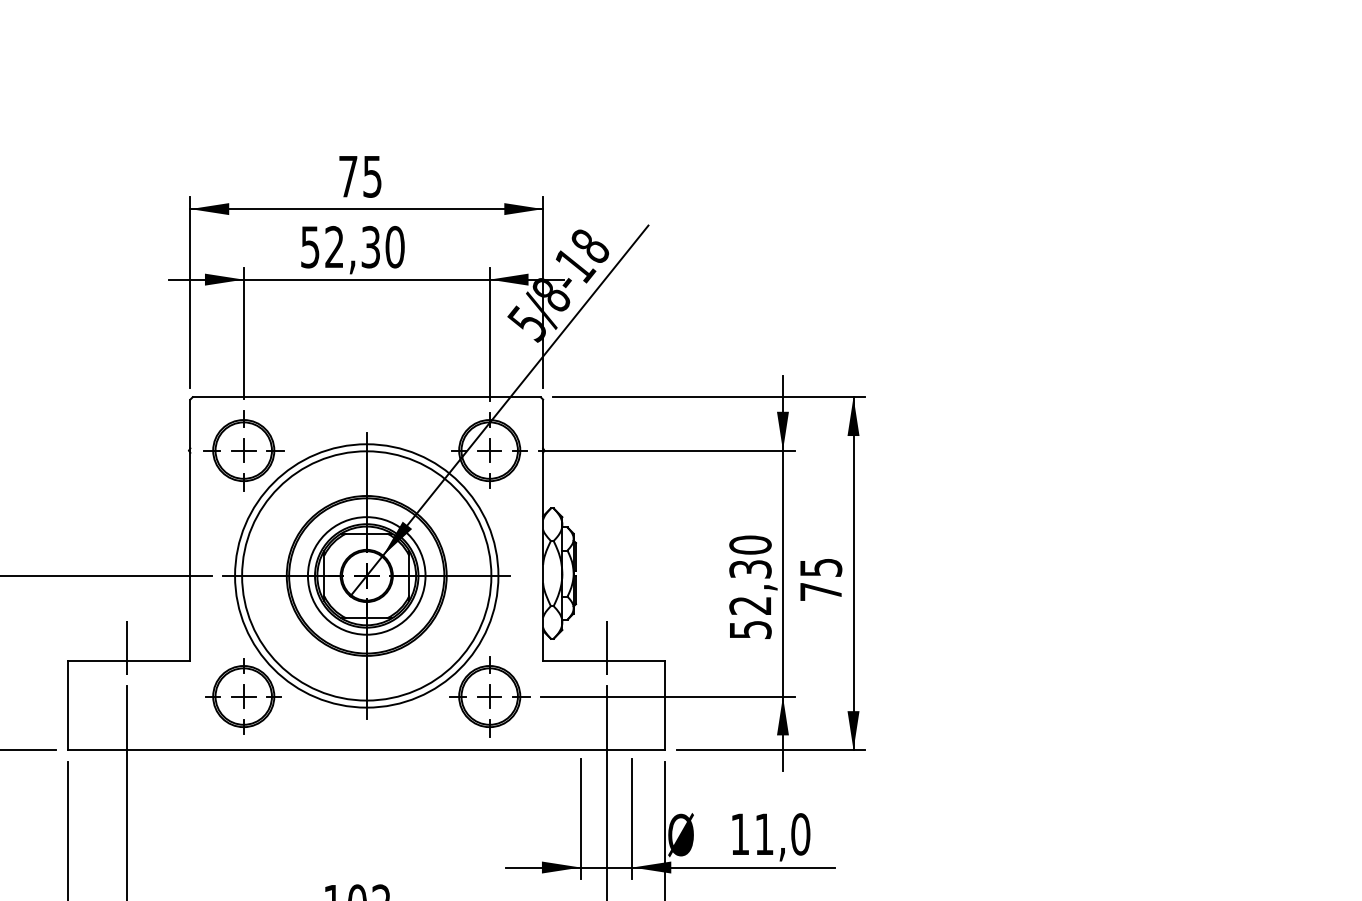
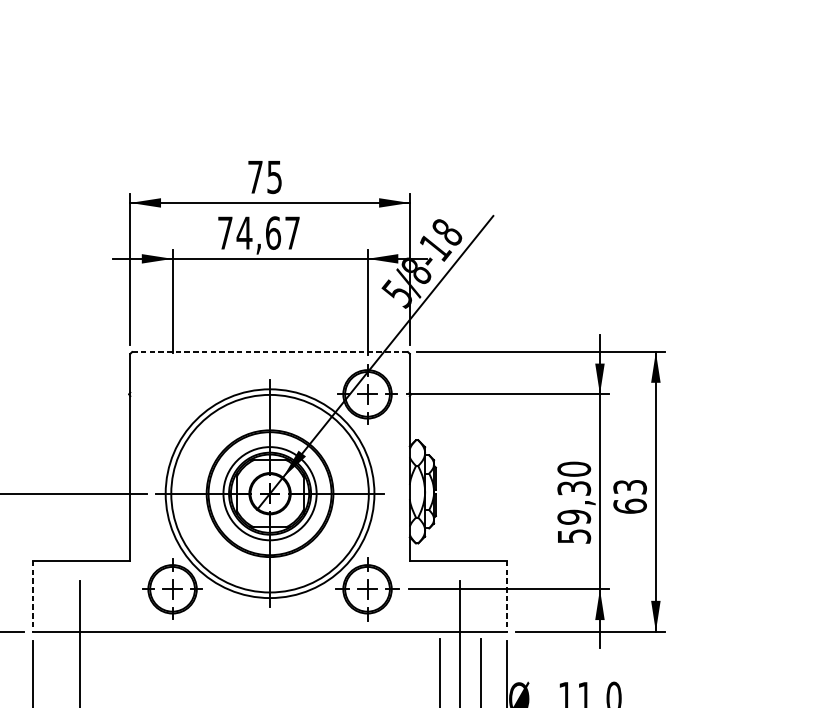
text: (352, 247) -> (258, 233), 52,30 -> 74,67
line: (366, 397) -> (269, 352), solid -> dashed
part: (243, 450) -> (172, 394), removed
text: (820, 579) -> (629, 496), 75 -> 63
text: (750, 605) -> (574, 517), 52,30 -> 59,30
line: (126, 647) -> (79, 550), removed
line: (606, 647) -> (460, 550), removed
line: (68, 705) -> (33, 596), solid -> dashed
line: (665, 705) -> (506, 596), solid -> dashed

